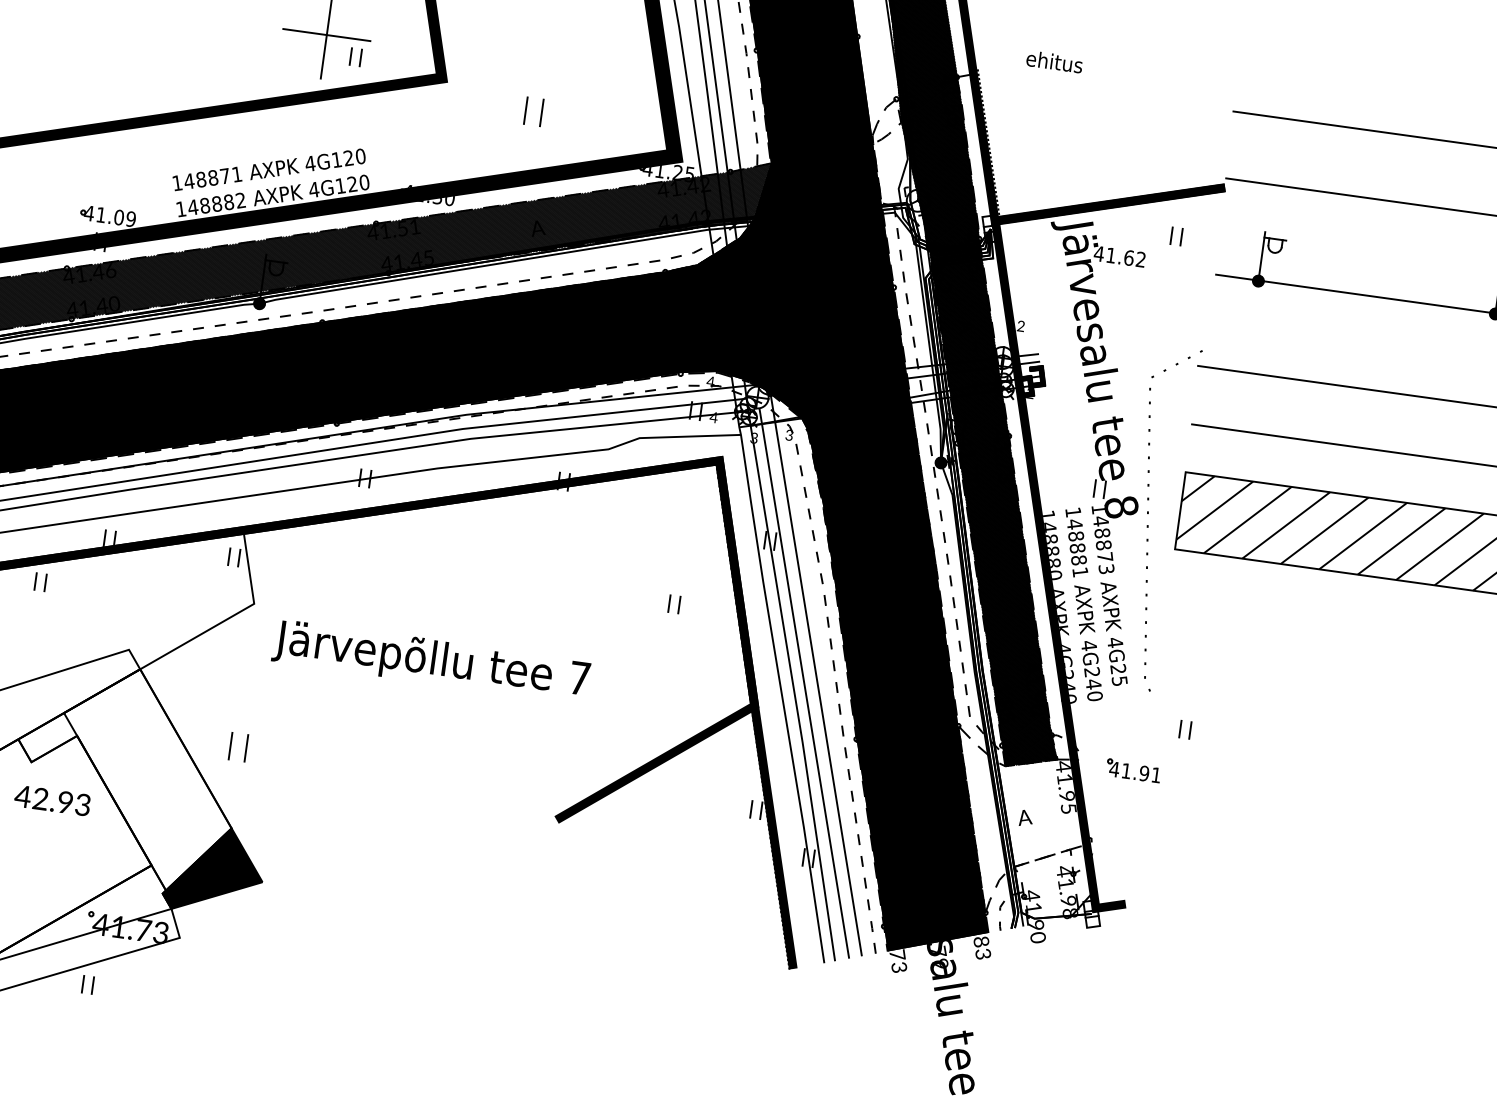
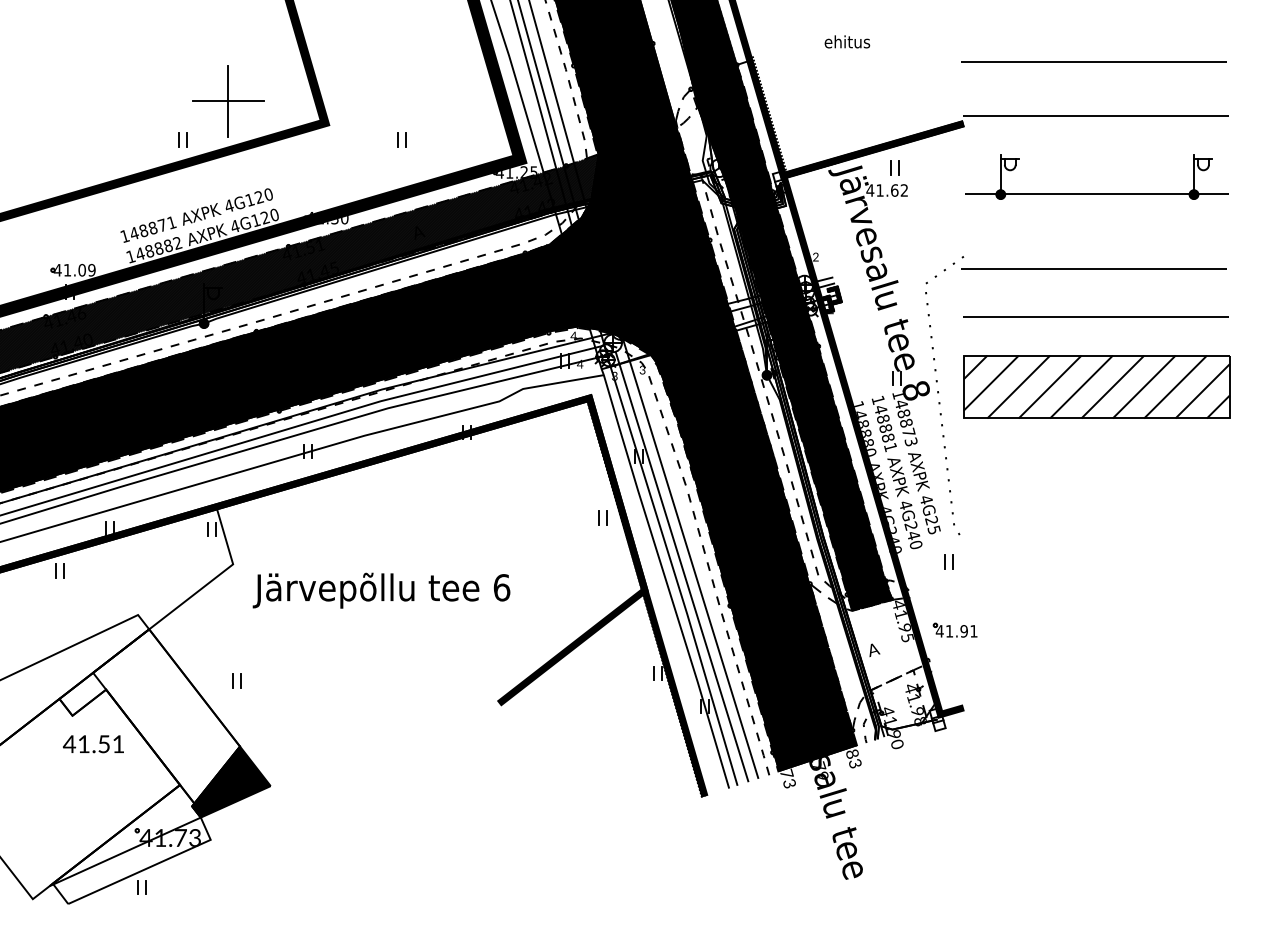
part: (355, 56) -> (182, 139), moved
text: (1054, 61) -> (847, 41), moved
part: (532, 111) -> (401, 139), size x0.62
part: (1175, 235) -> (894, 167), moved
part: (673, 603) -> (602, 517), moved
text: (579, 677) -> (501, 587), 7 -> 6
part: (1184, 729) -> (948, 561), moved
part: (238, 746) -> (236, 680), size x0.62
part: (1132, 769) -> (954, 629), moved
text: (62, 802) -> (101, 744), 42.93 -> 41.51

